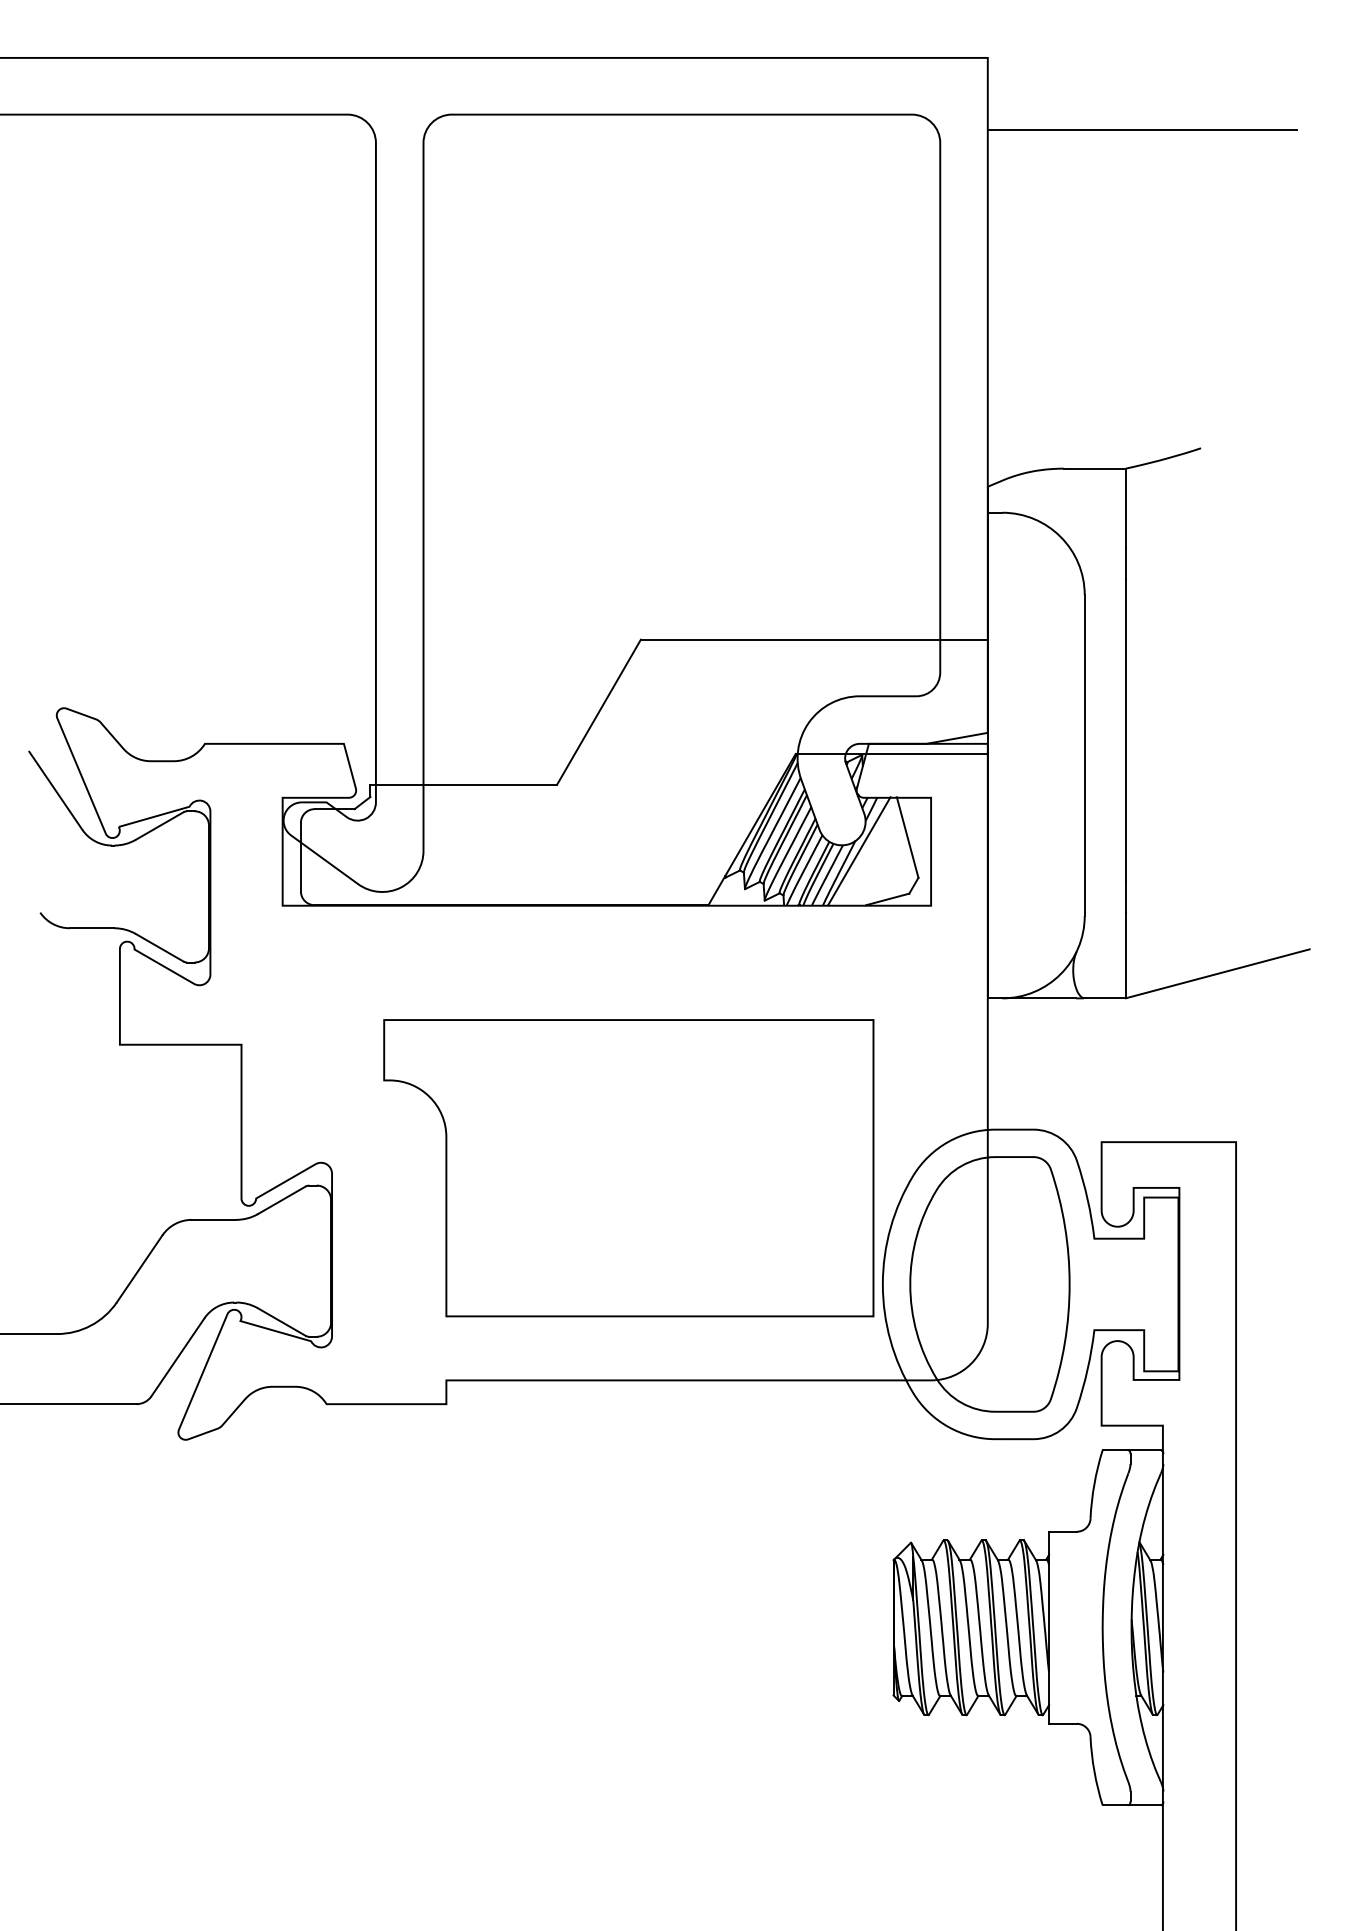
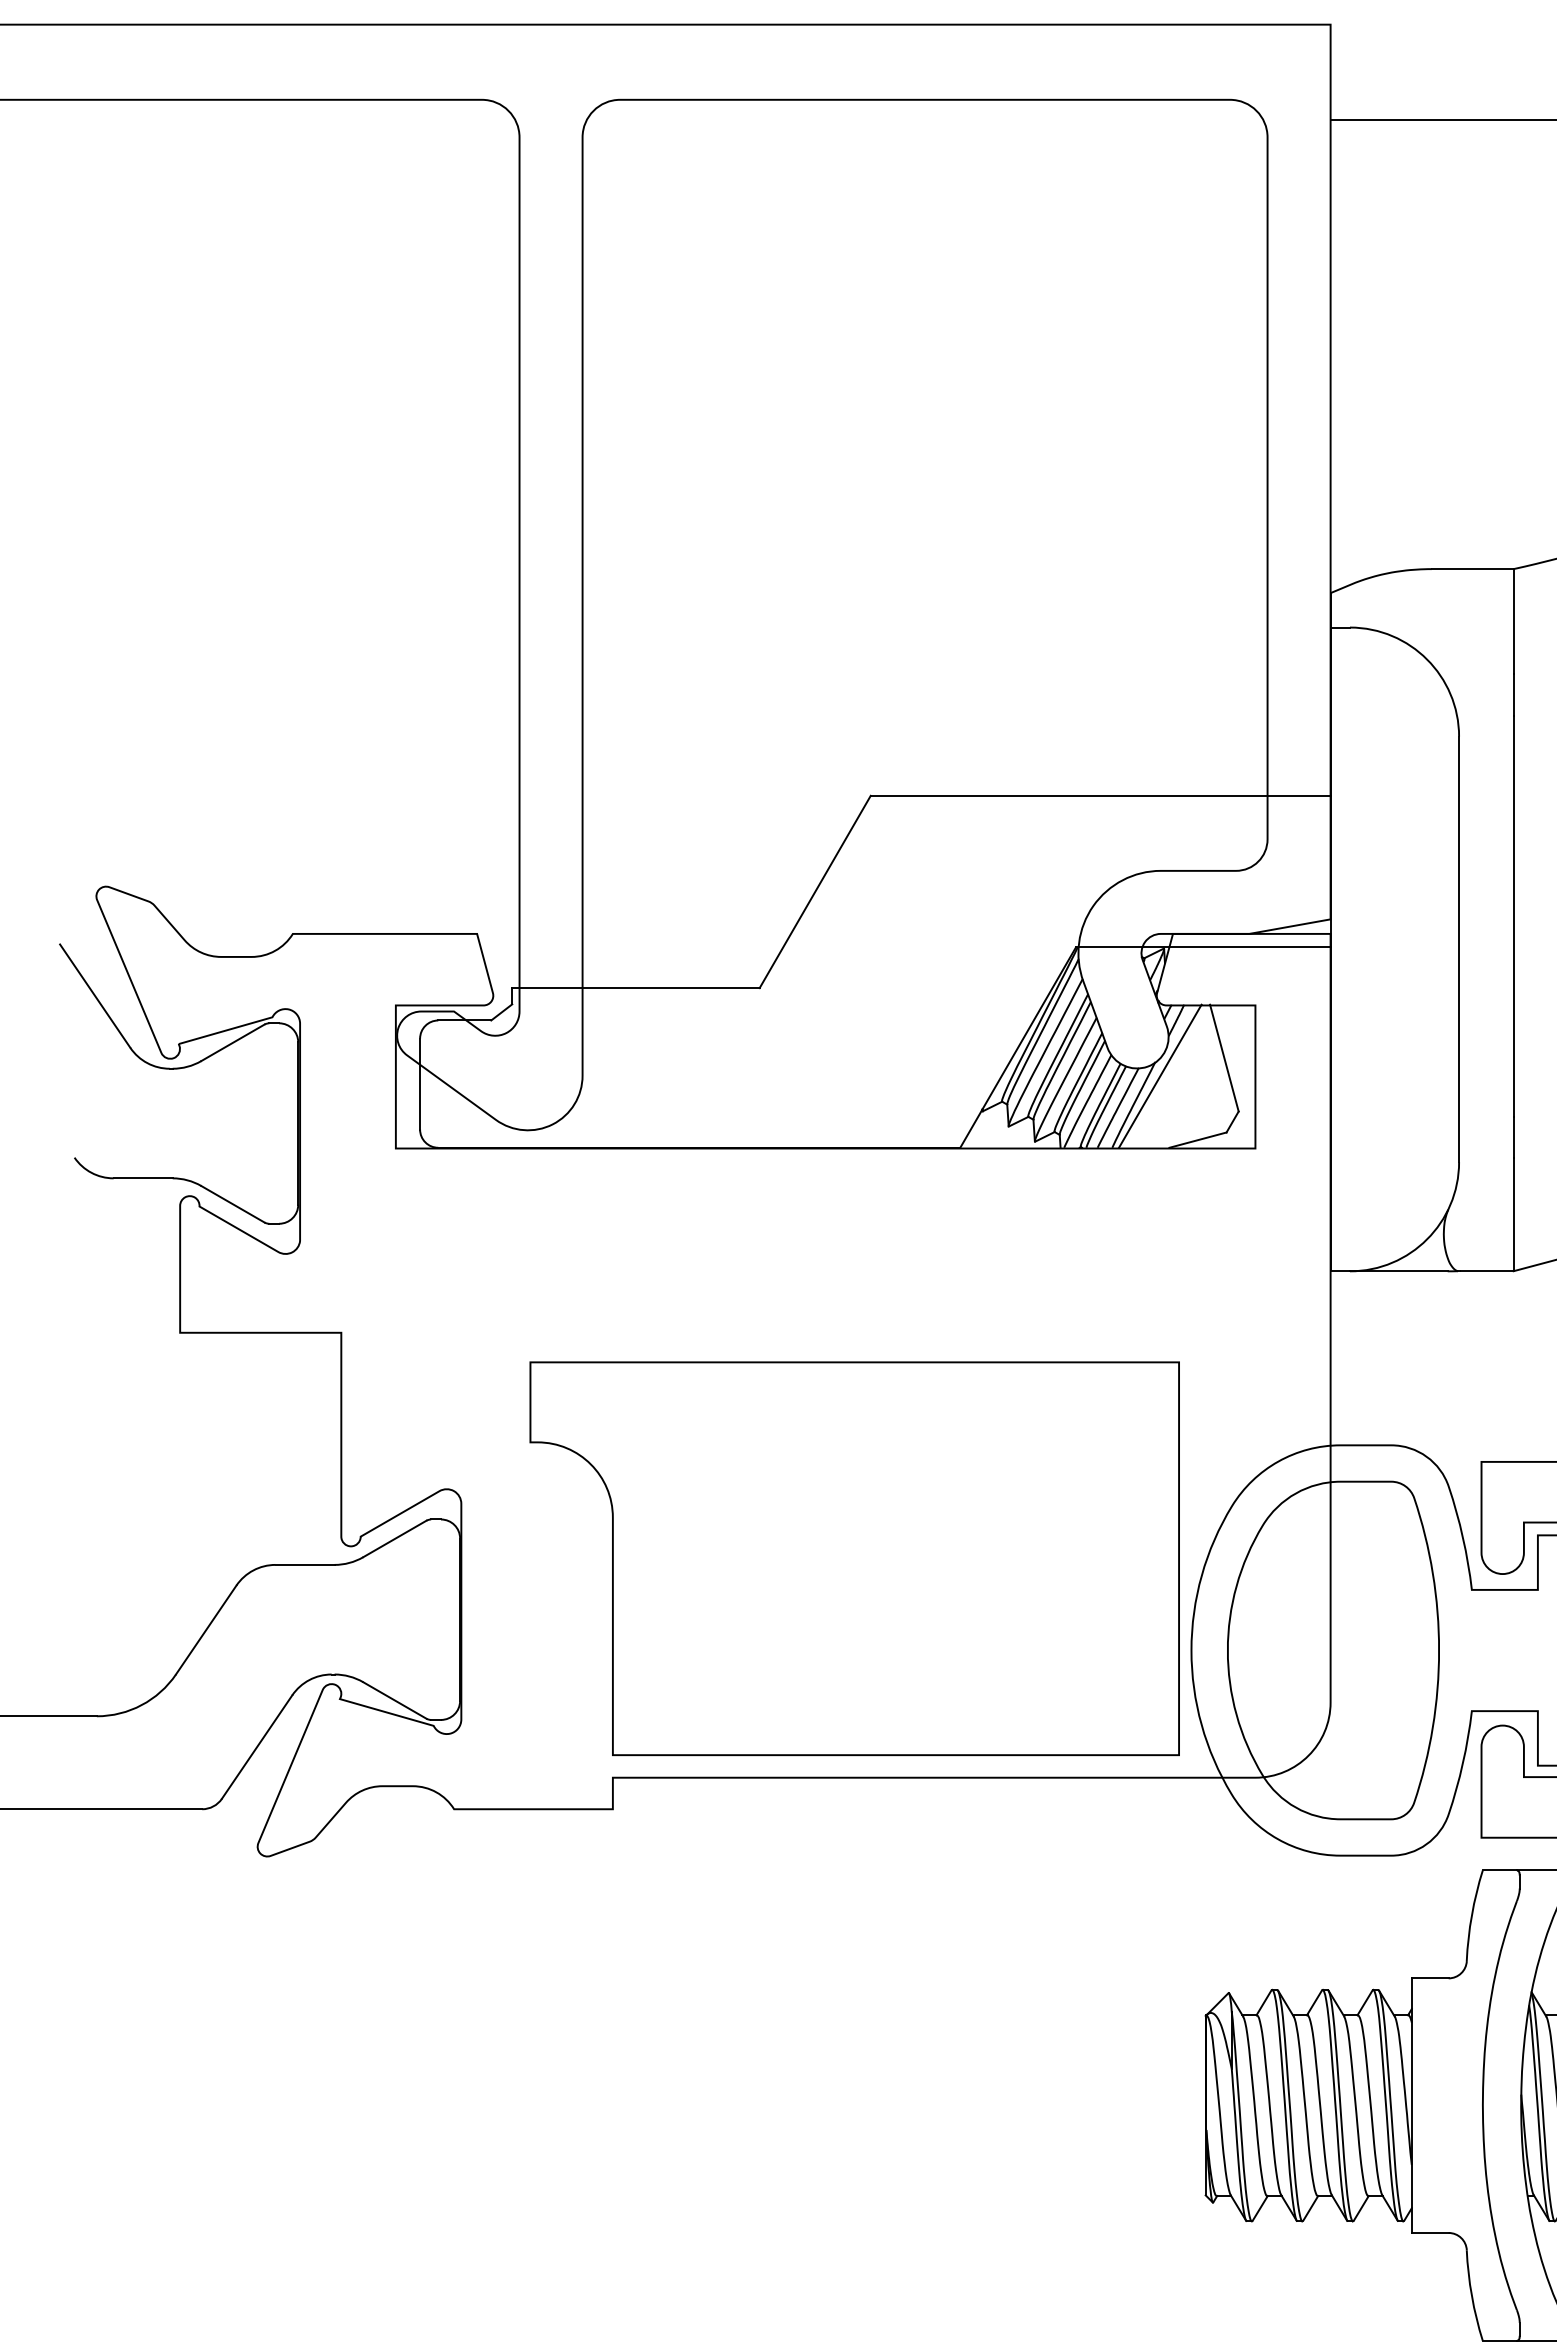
part: (628, 1168) -> (854, 1559), moved

